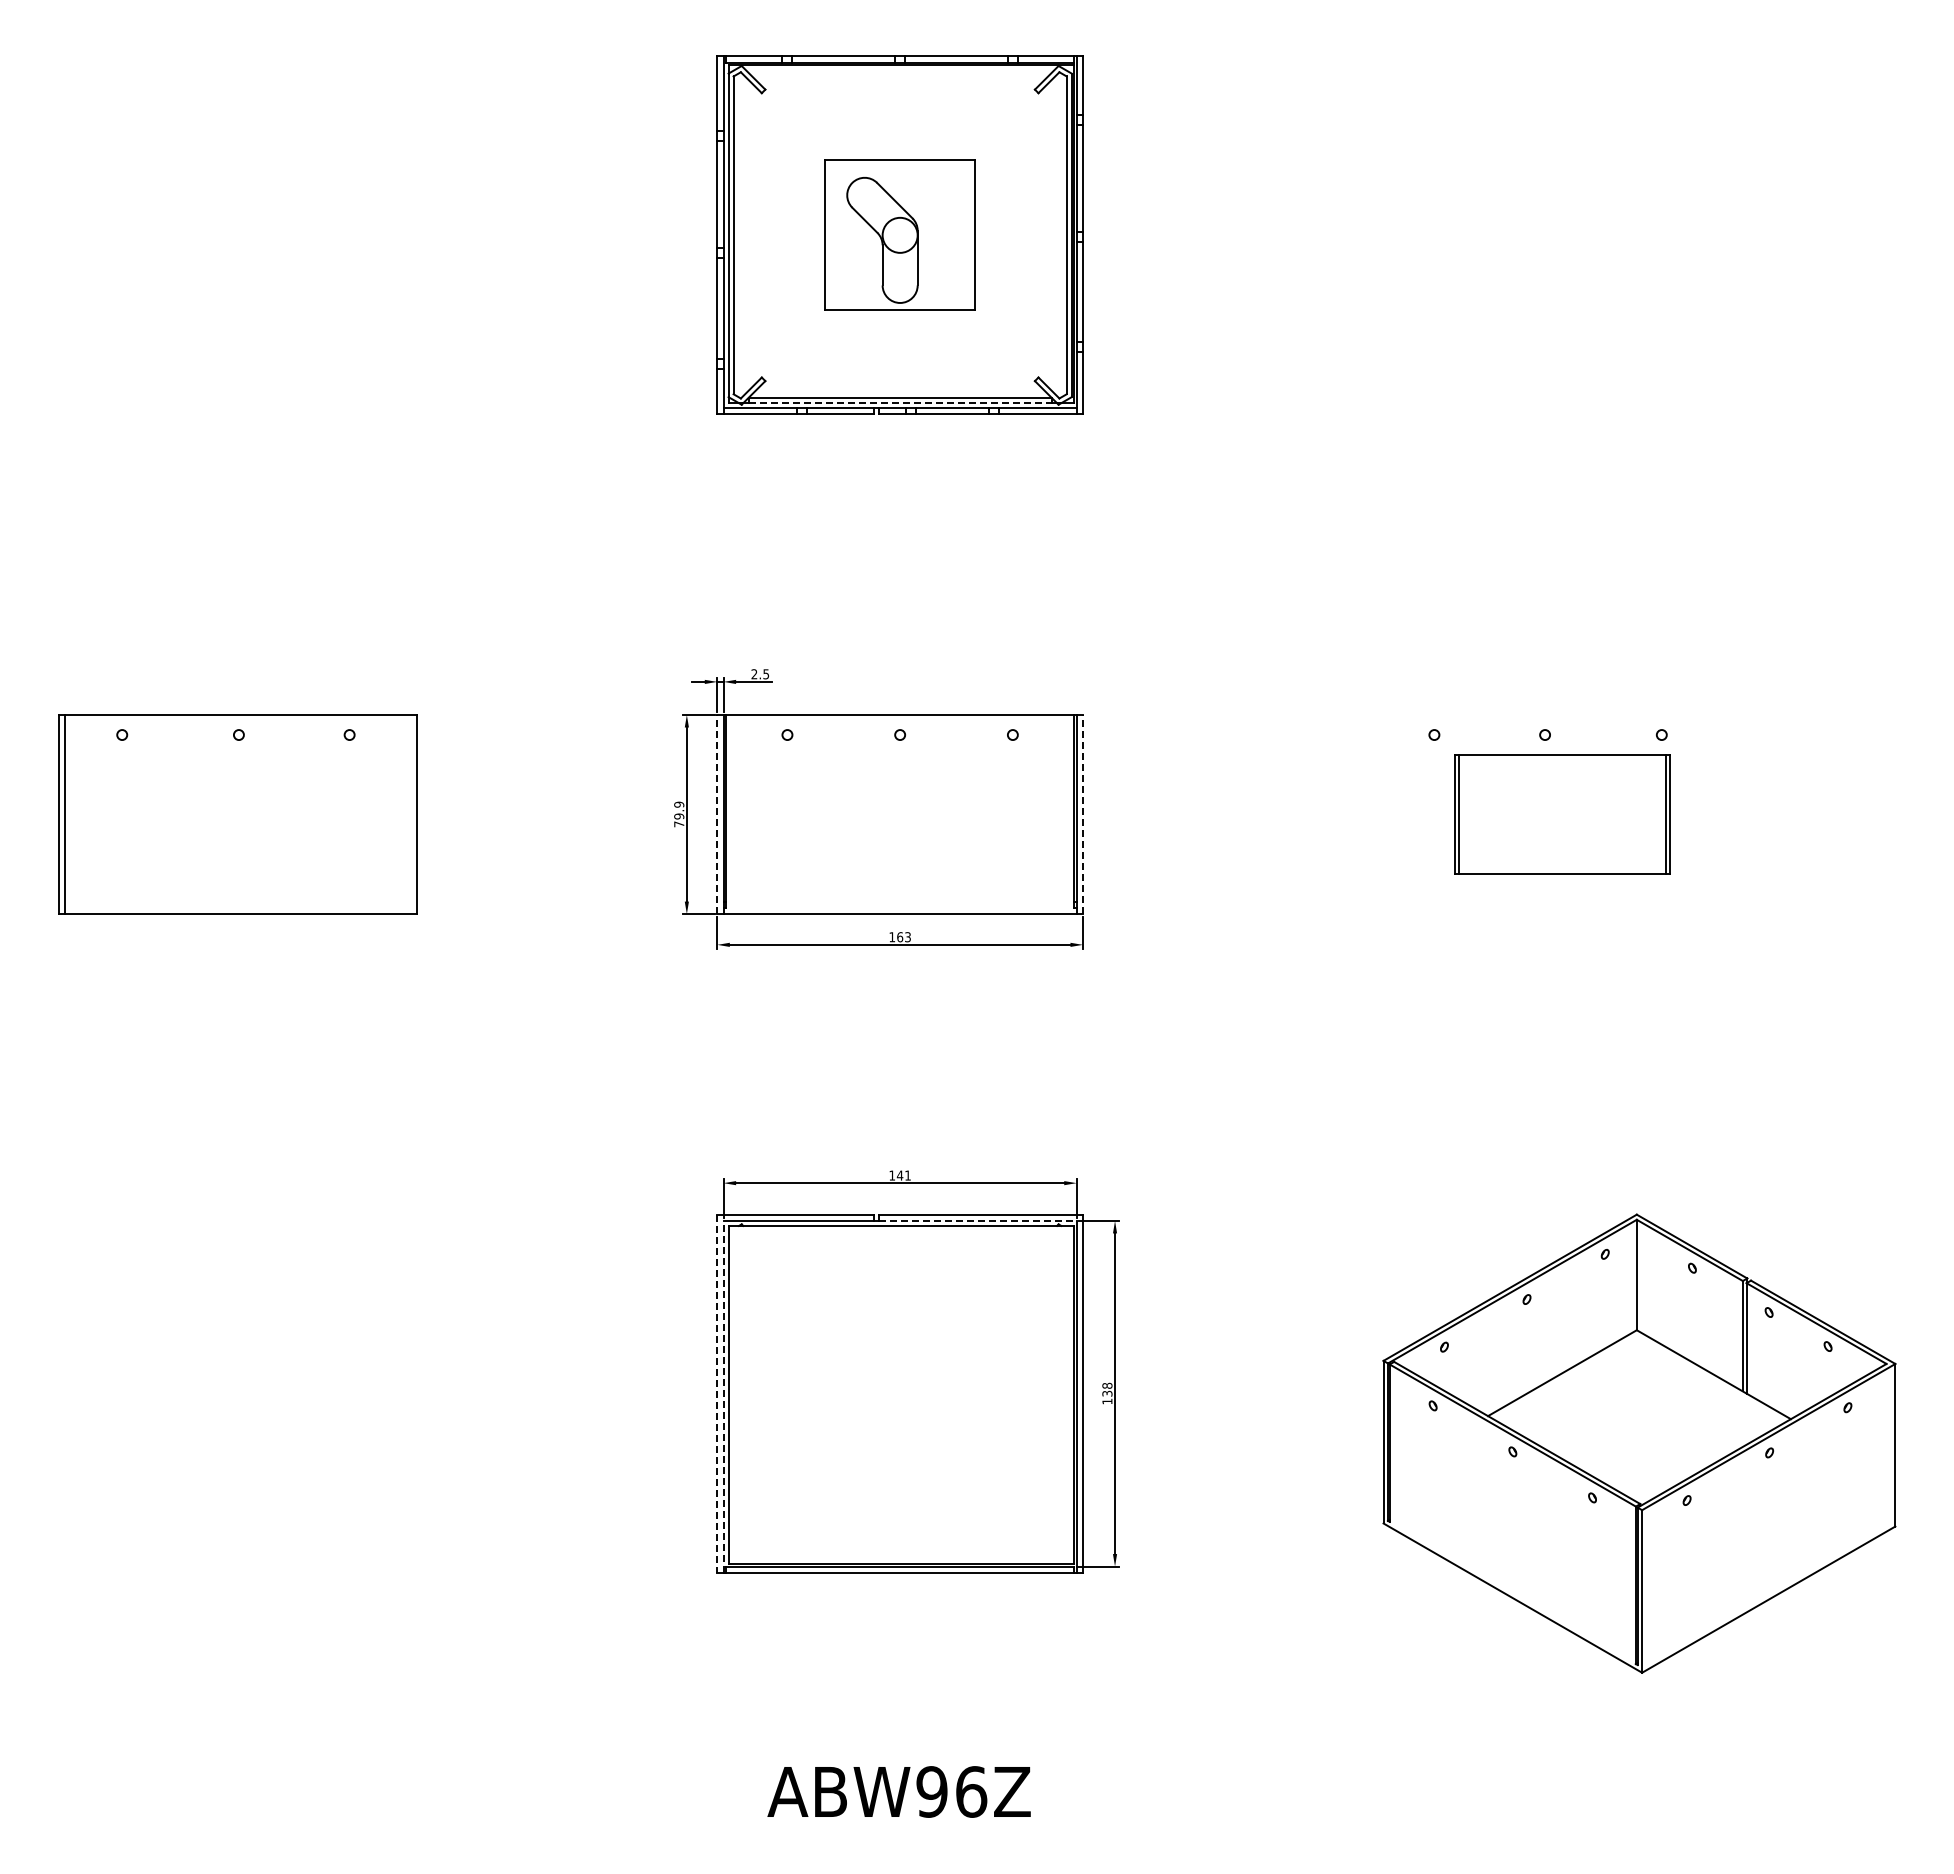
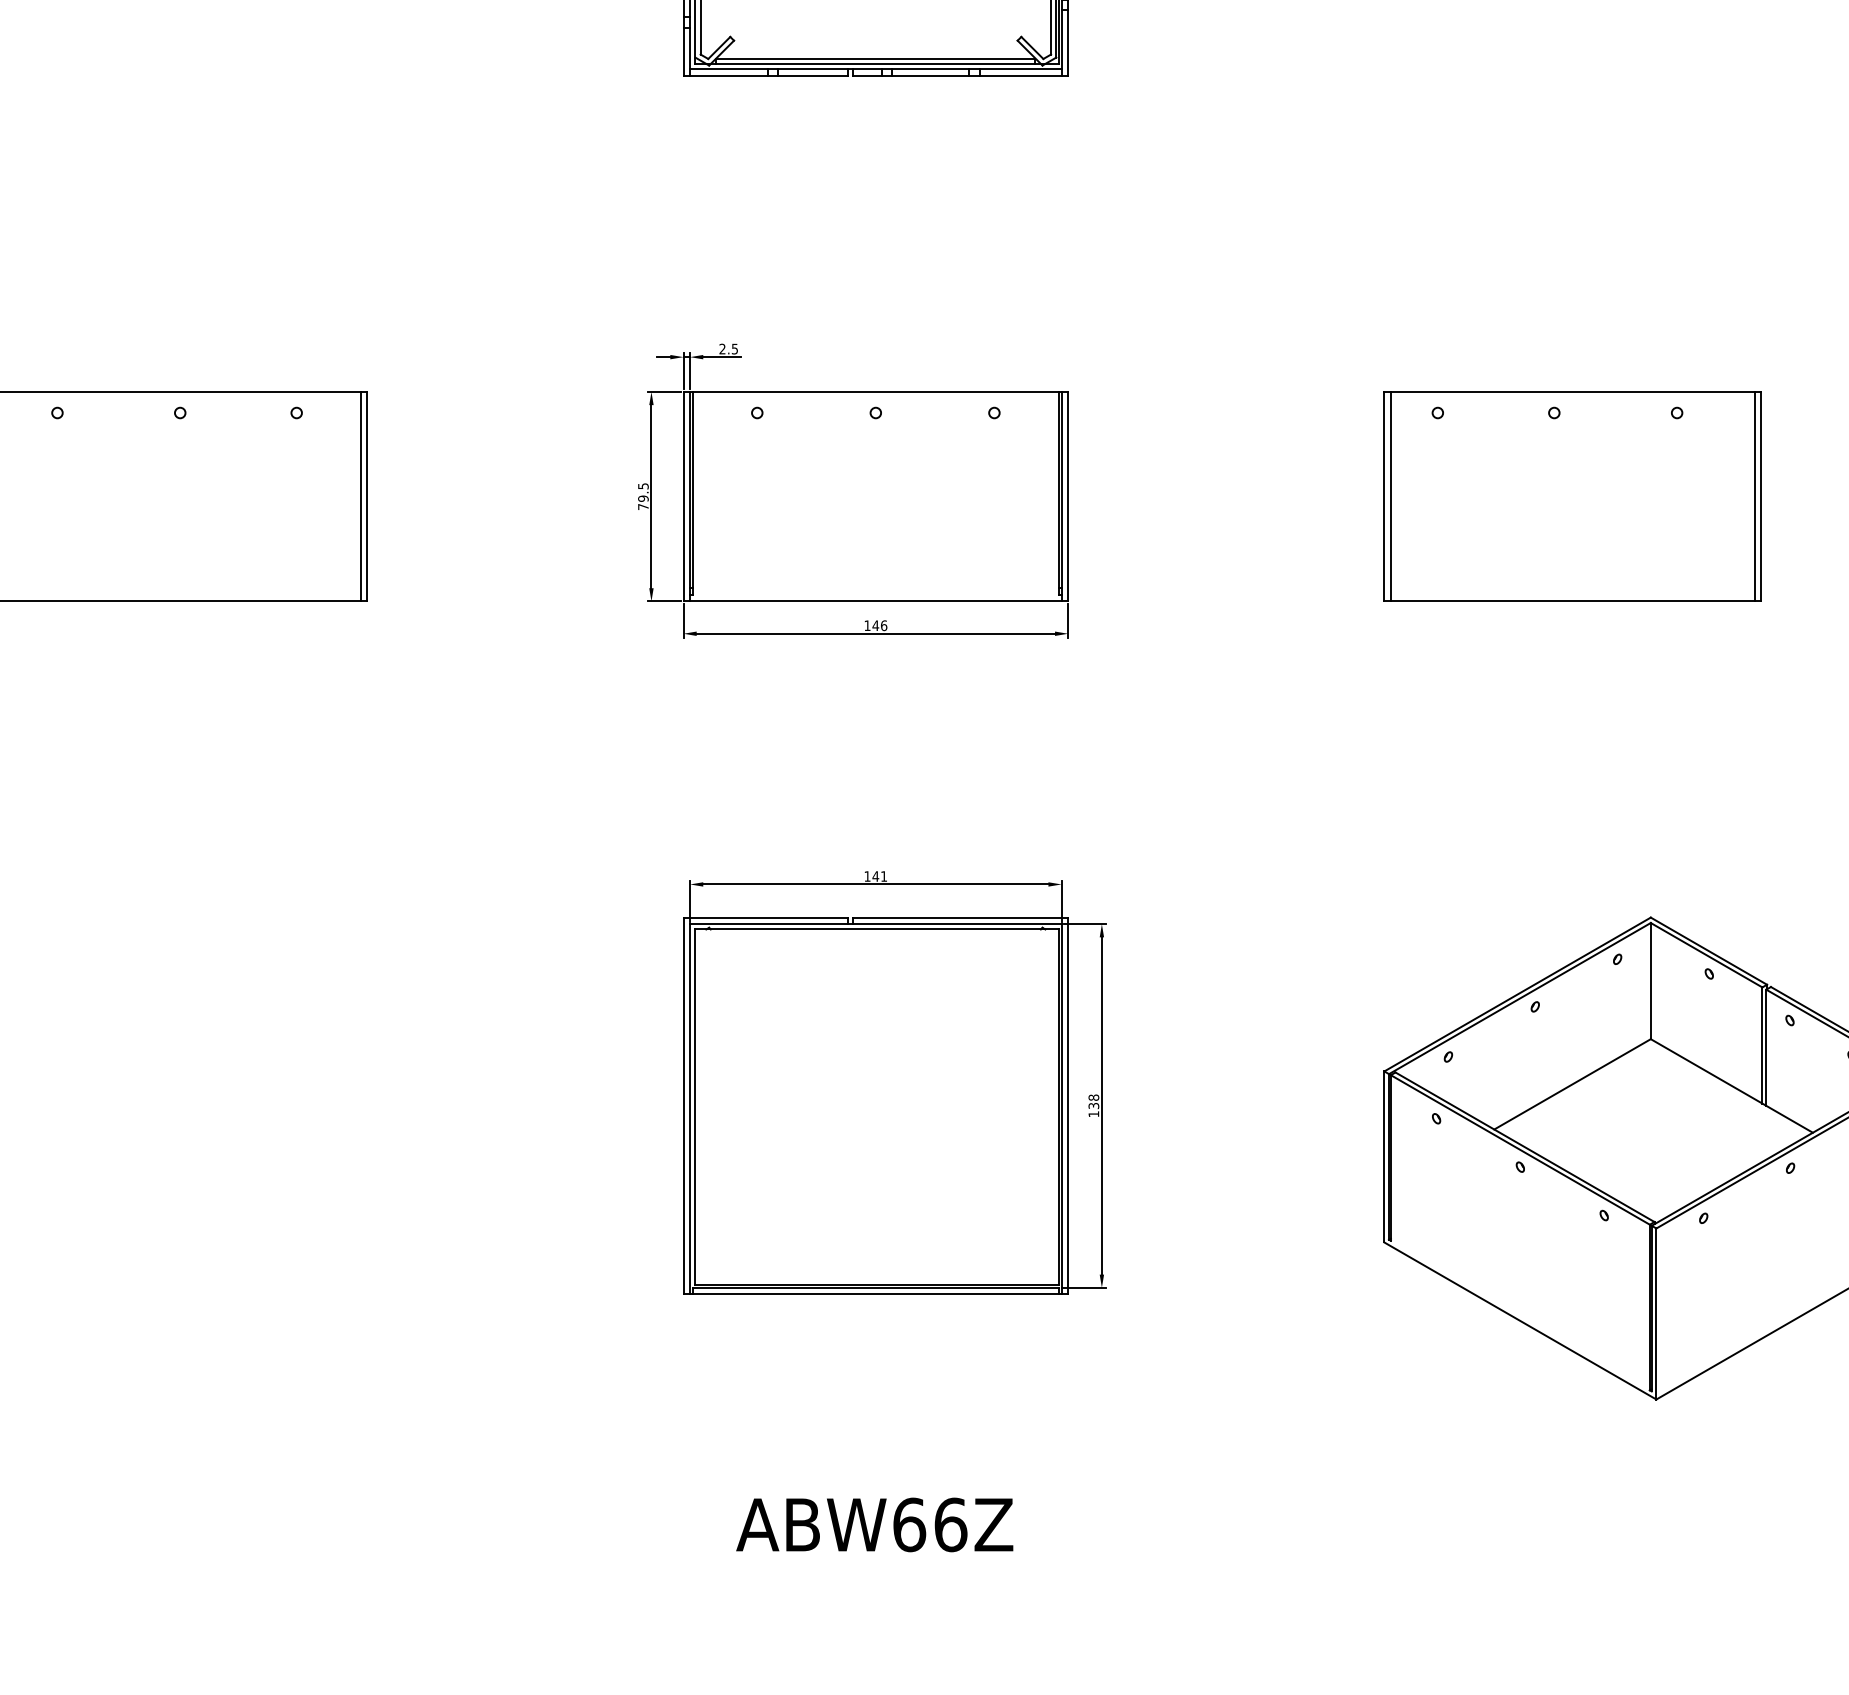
line: (900, 403) -> (876, 64), dashed -> solid
text: (678, 804) -> (642, 486), 79.9 -> 79.5
line: (410, 814) -> (360, 496), added
line: (717, 814) -> (683, 496), dashed -> solid
line: (1083, 814) -> (1068, 496), dashed -> solid
part: (1562, 814) -> (1572, 496), size x1.67
text: (903, 937) -> (879, 626), 163 -> 146
line: (977, 1220) -> (957, 923), dashed -> solid
line: (717, 1394) -> (683, 1106), dashed -> solid
line: (723, 1396) -> (689, 1108), dashed -> solid
text: (931, 1791) -> (908, 1524), ABW96Z -> ABW66Z

